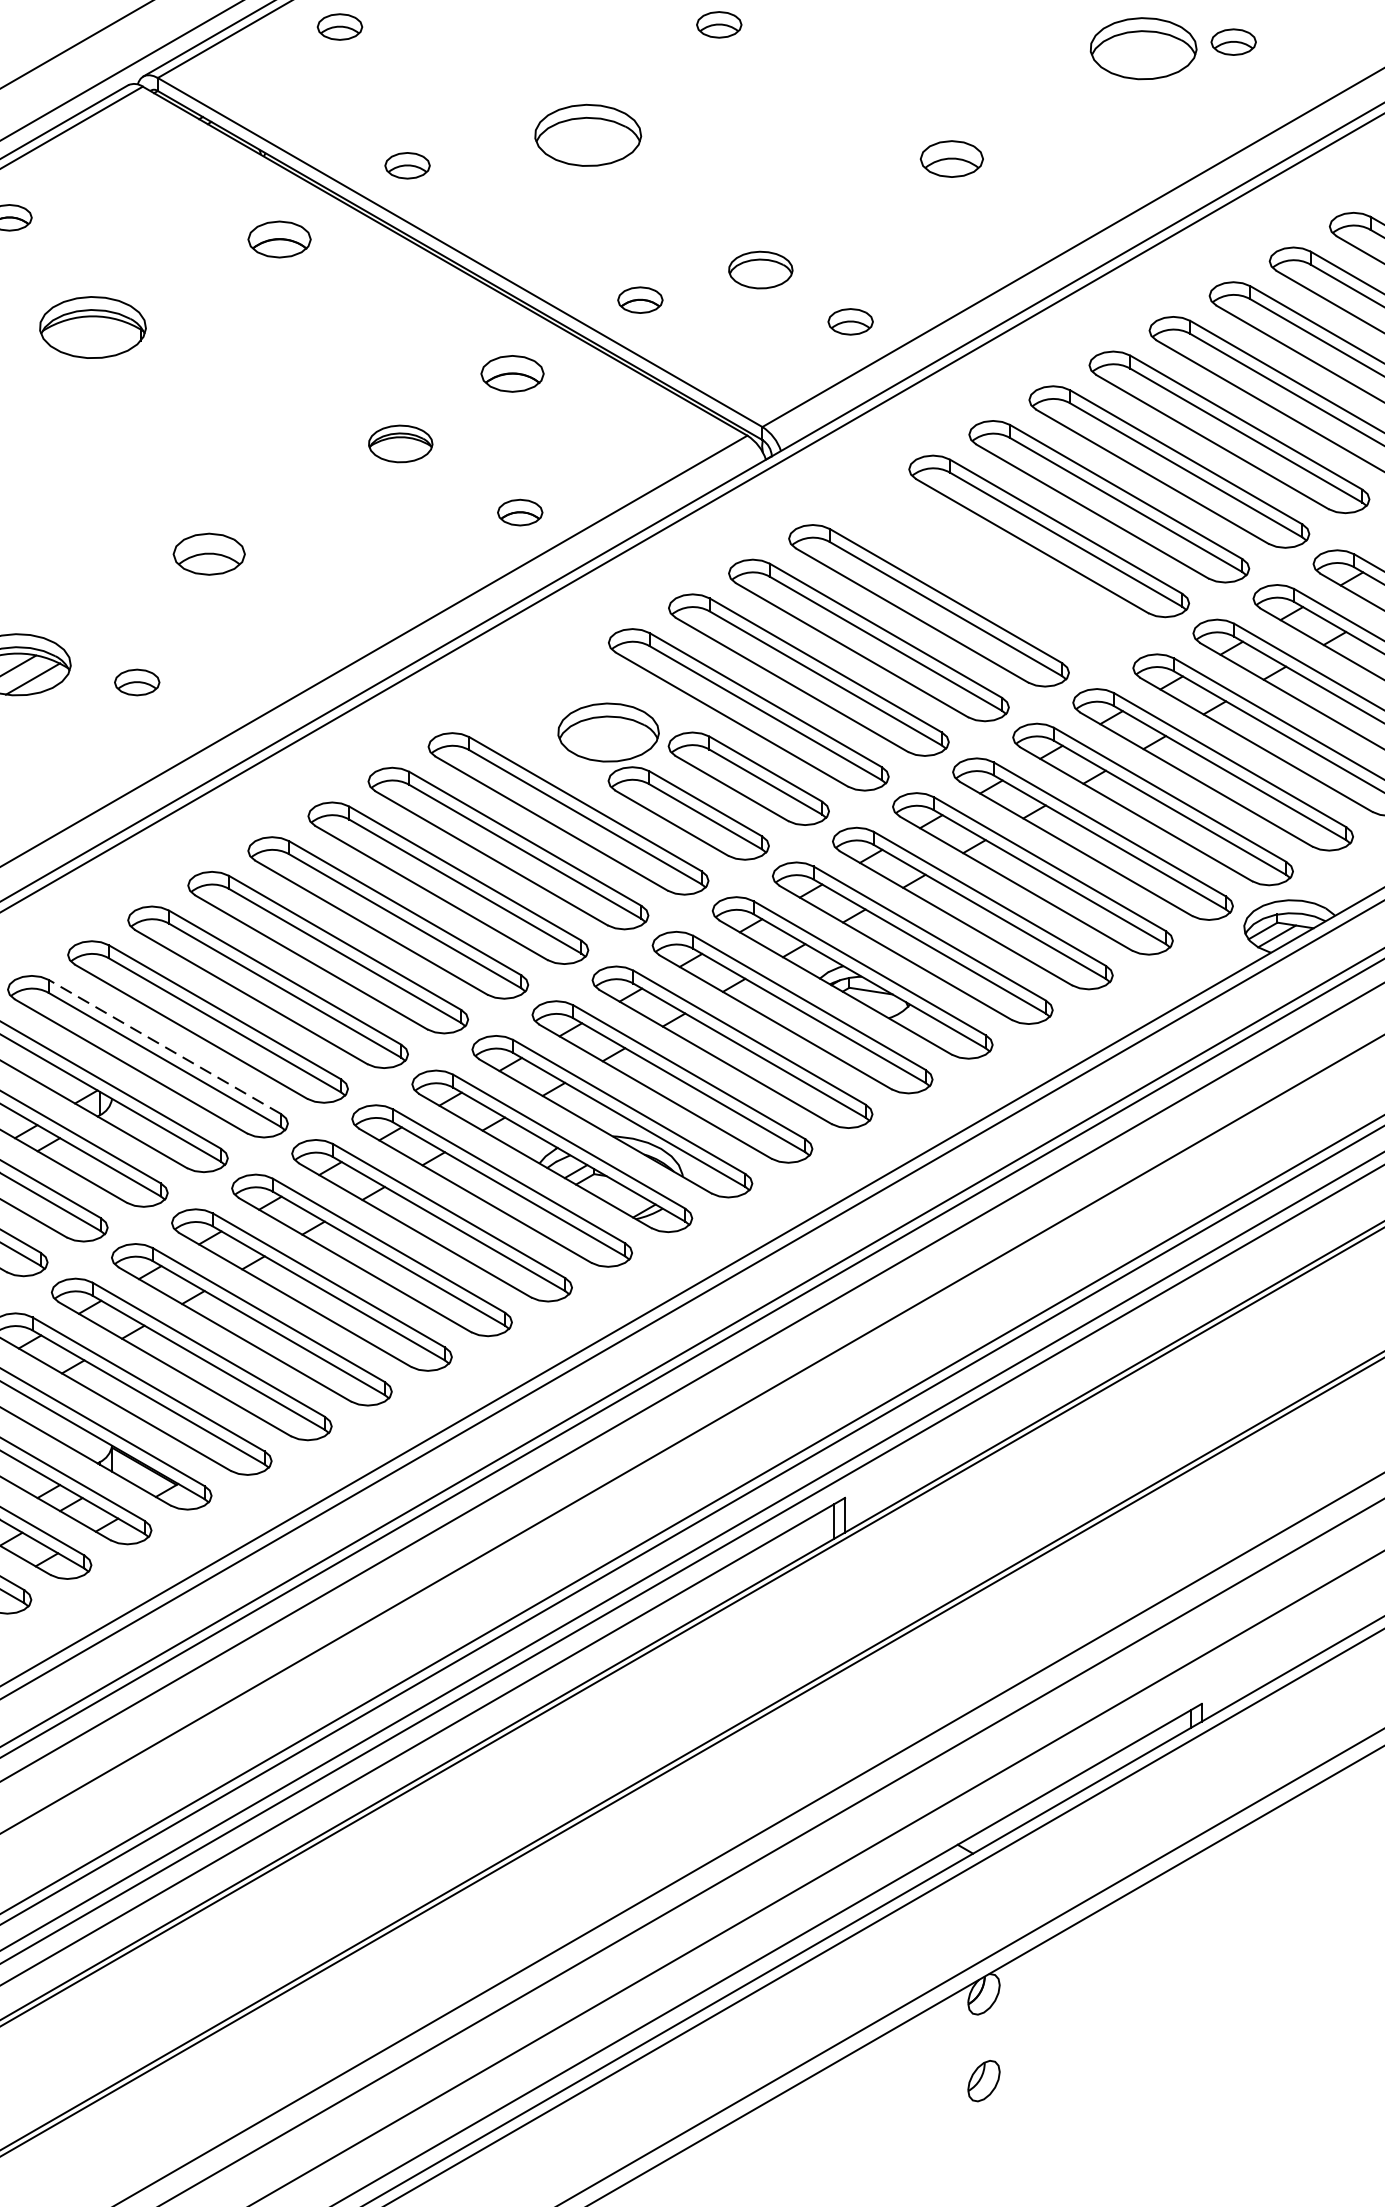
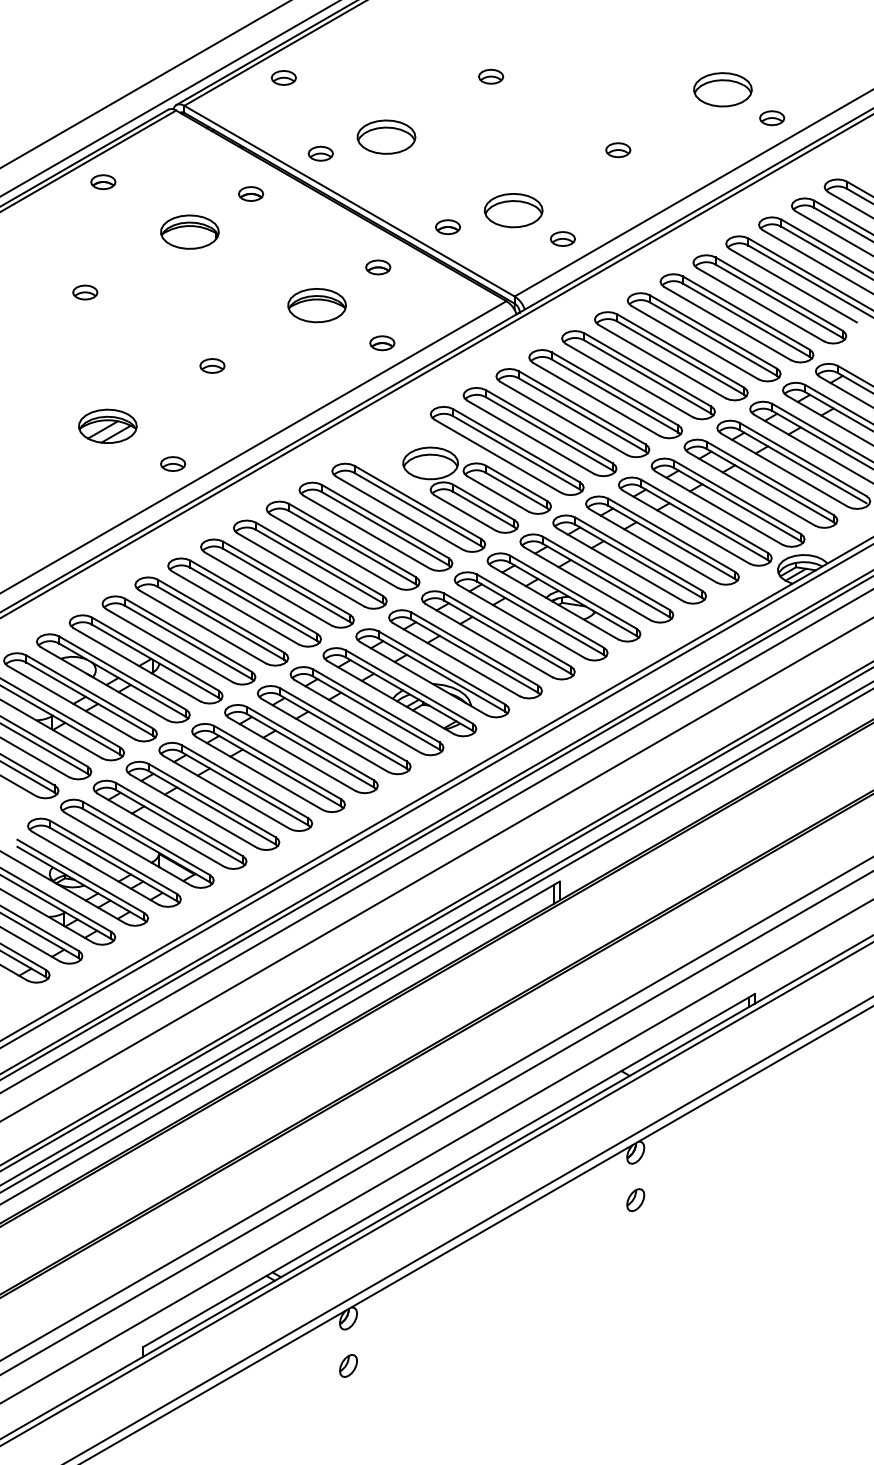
part: (1234, 42) -> (772, 118), moved
part: (588, 134) -> (386, 136), moved
part: (952, 159) -> (618, 150), size x0.71
part: (280, 238) -> (251, 193), size x0.71
part: (760, 269) -> (513, 210), size x1.67
part: (92, 326) -> (189, 231), moved
part: (513, 373) -> (378, 267), size x0.71
part: (399, 443) -> (316, 305), size x1.67
part: (209, 553) -> (212, 365), size x0.62
part: (989, 571) -> (638, 375), added
part: (137, 681) -> (173, 463), moved
line: (163, 1045) -> (187, 634), dashed -> solid

